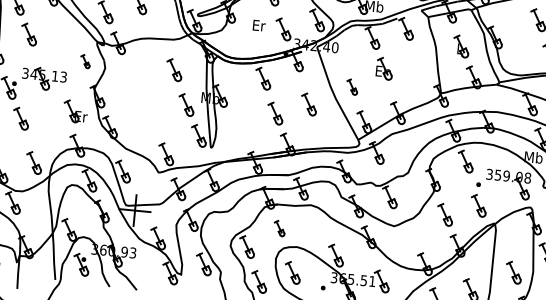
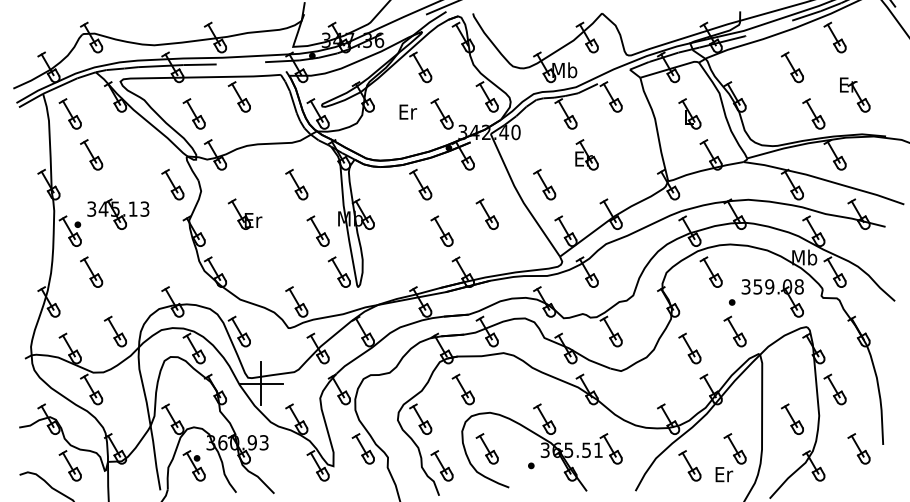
part: (85, 61) -> (172, 184), size x1.67
part: (352, 87) -> (544, 184), size x1.43
part: (75, 111) -> (244, 213), moved
part: (279, 228) -> (462, 389), size x1.43

